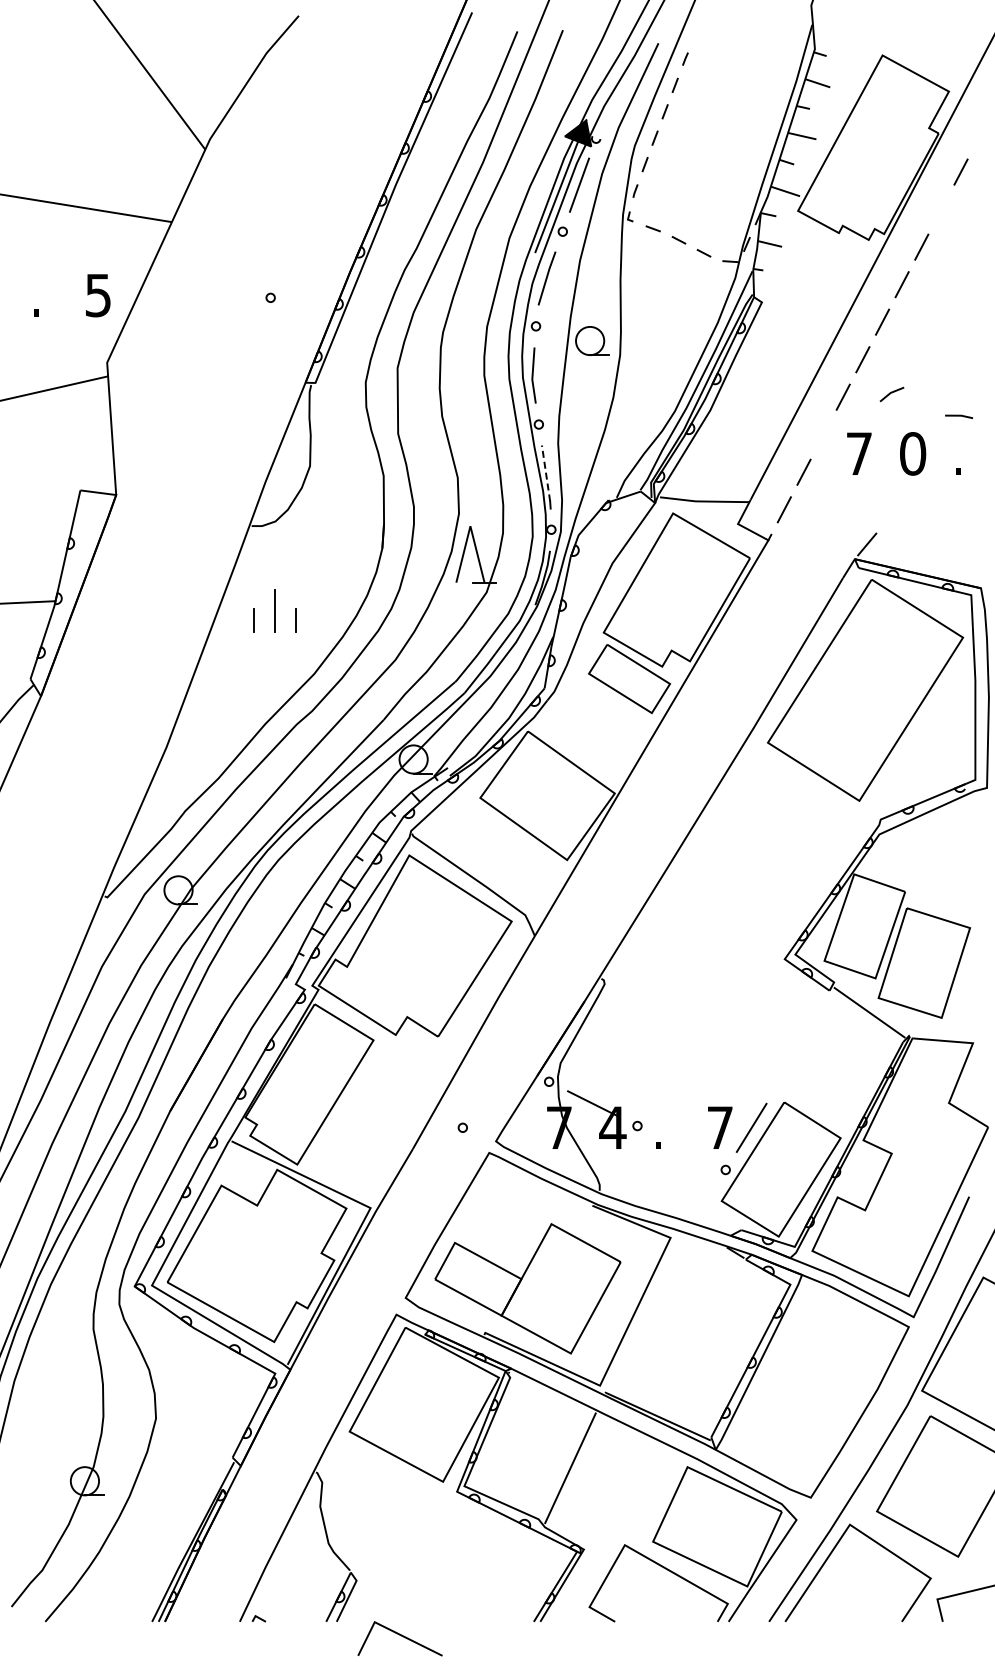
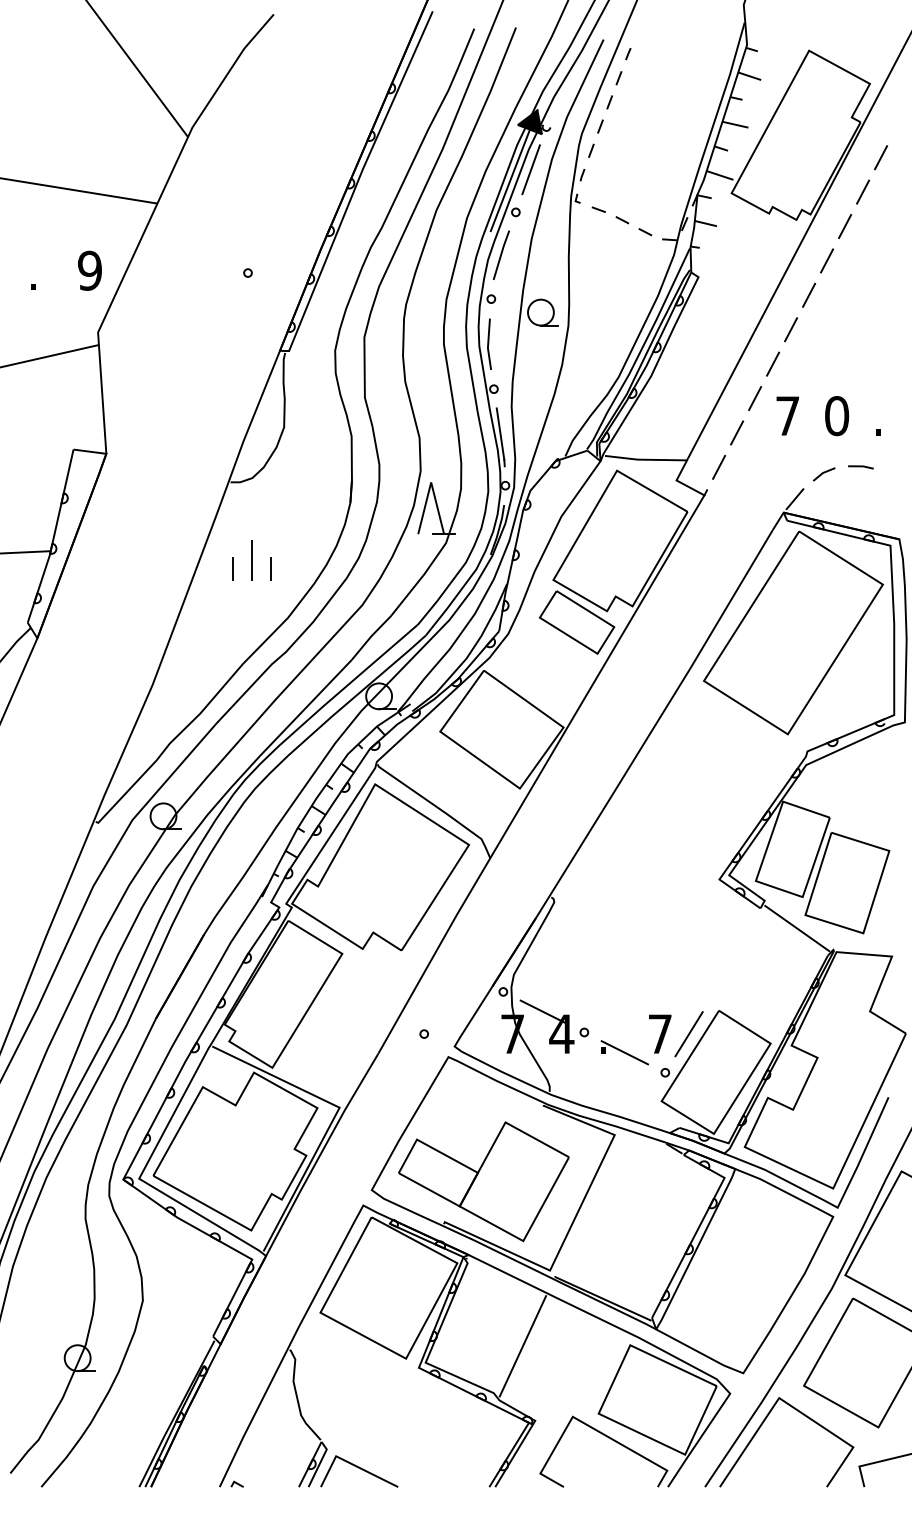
line: (940, 209) -> (862, 191), added
text: (98, 295) -> (90, 270), 5 -> 9
line: (891, 393) -> (823, 473), moved
line: (959, 416) -> (861, 467), moved
line: (823, 434) -> (754, 398), added
line: (545, 472) -> (500, 433), dashed -> solid
line: (681, 1147) -> (624, 1052), added
line: (401, 1636) -> (360, 1469), moved

